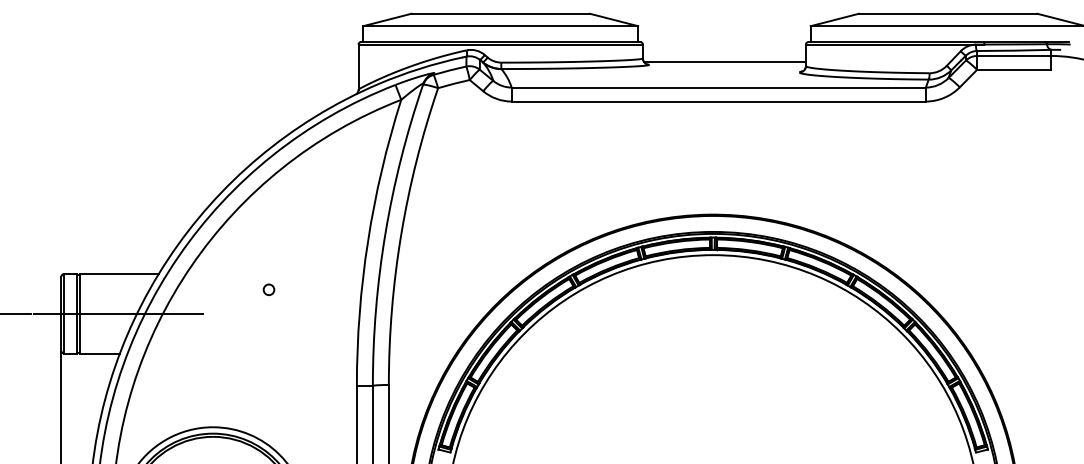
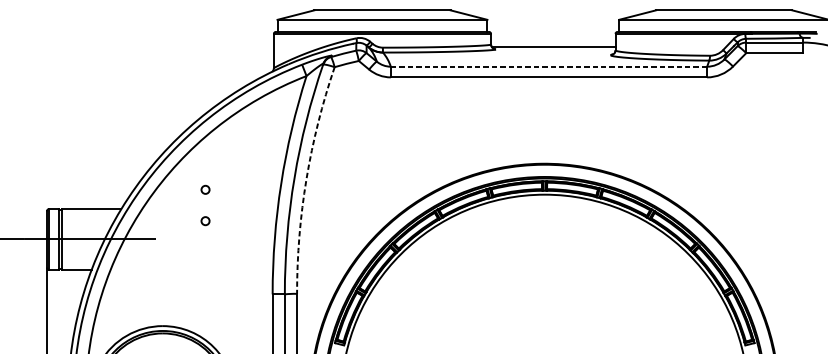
line: (718, 87) -> (548, 66), solid -> dashed
arc: (401, 234) -> (306, 178), solid -> dashed
circle: (268, 248) -> (205, 189), added

